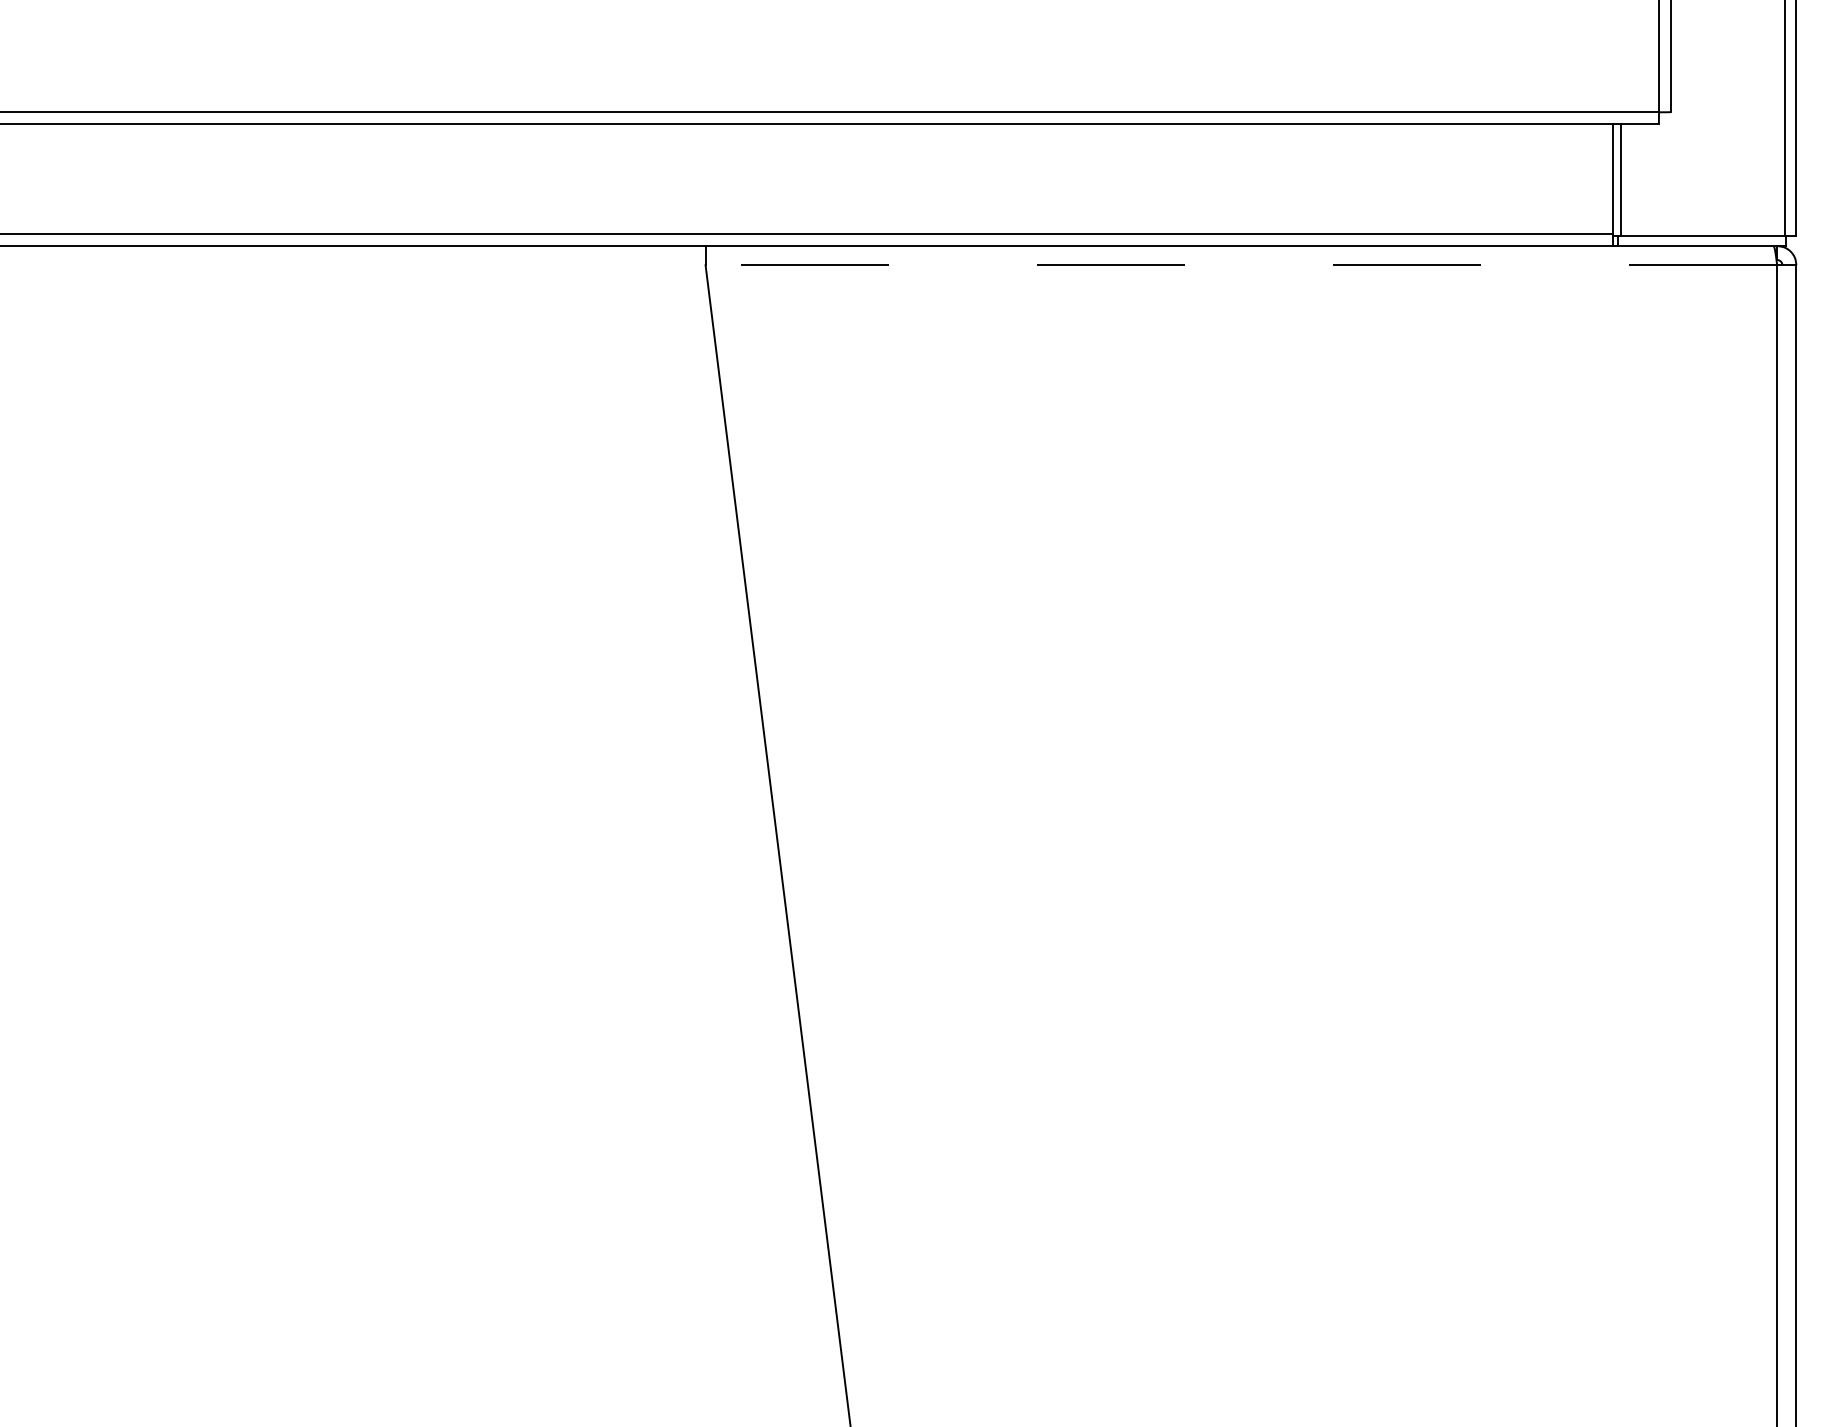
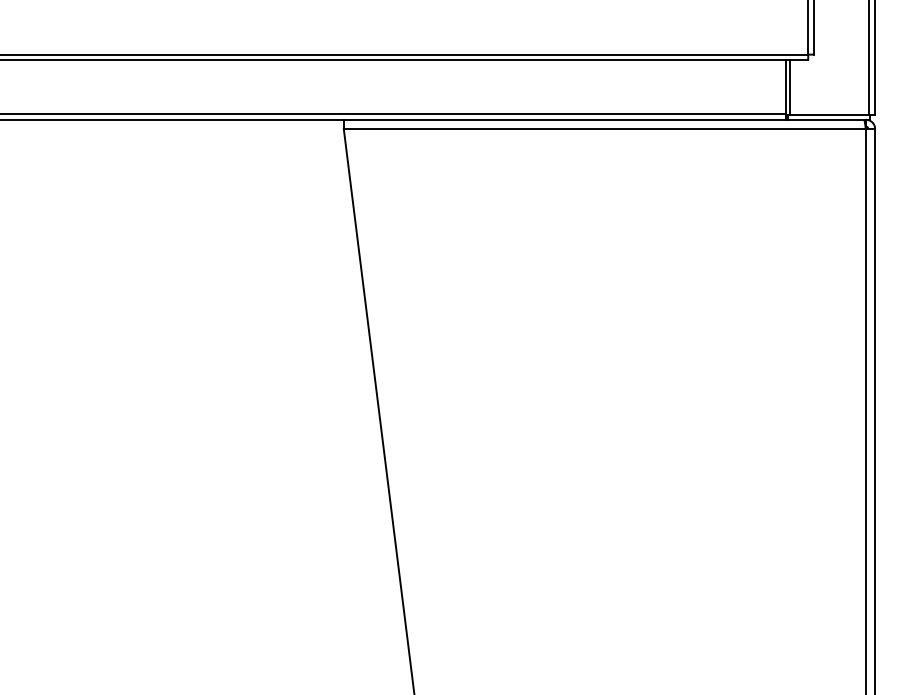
line: (1240, 265) -> (604, 129), dashed -> solid

